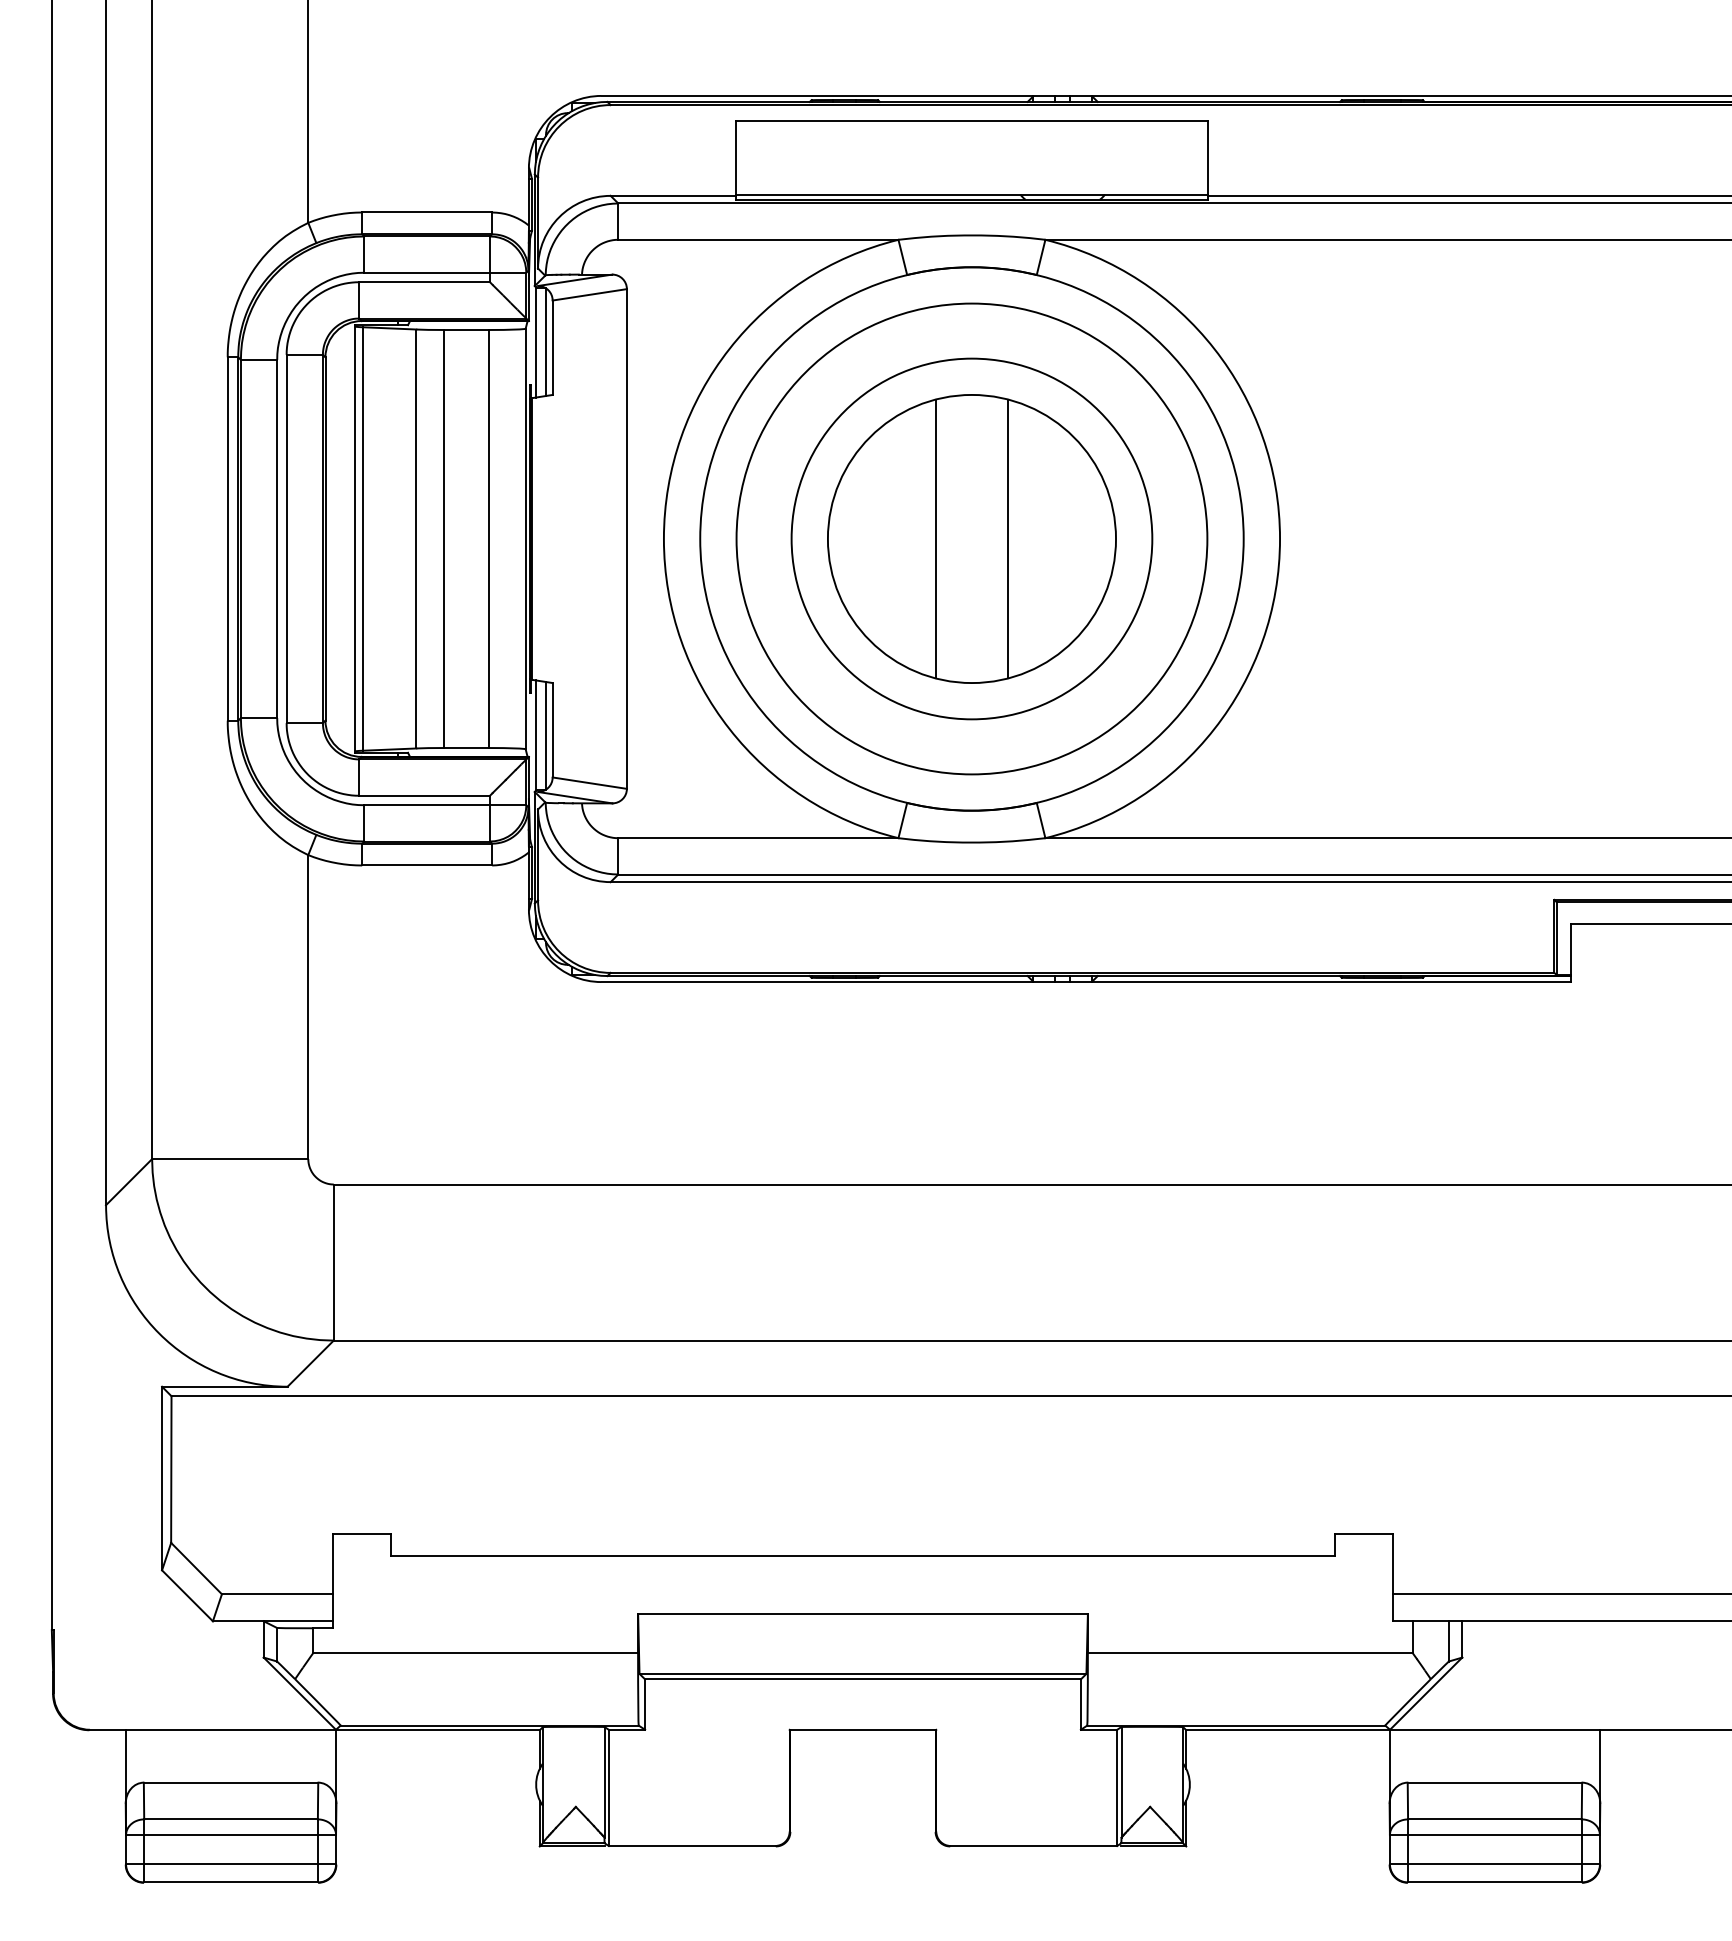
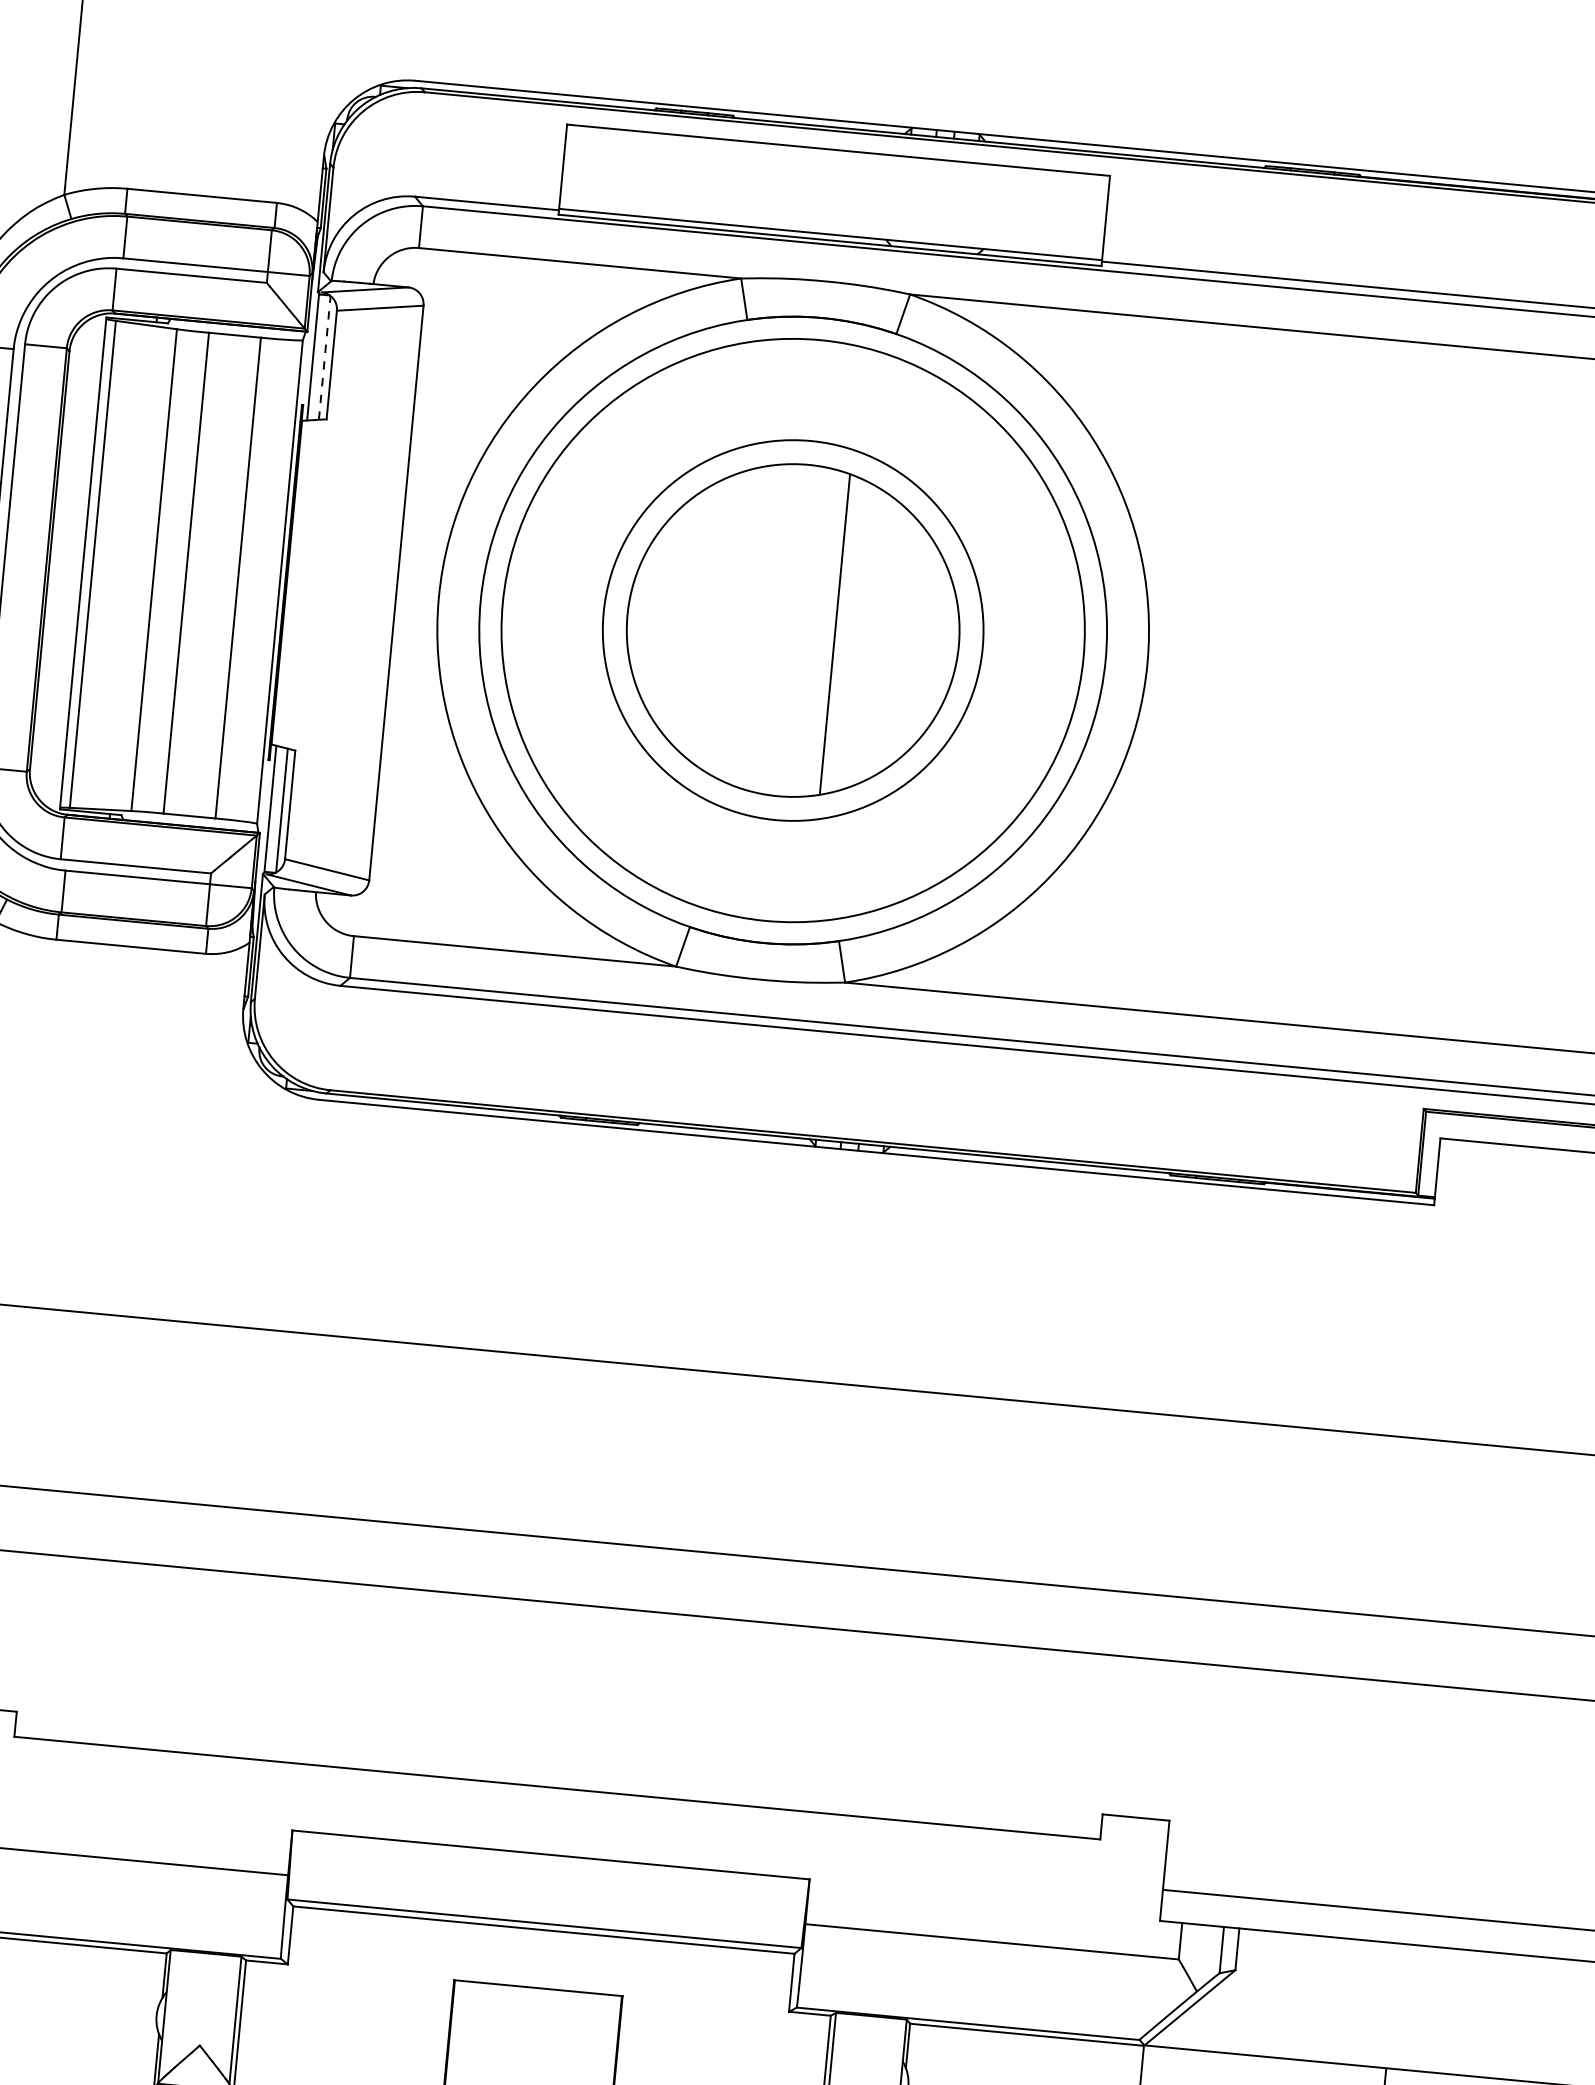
line: (546, 342) -> (325, 358), solid -> dashed
line: (935, 538) -> (751, 626), removed
circle: (971, 538) -> (792, 629), size x0.7
circle: (971, 538) -> (792, 629), size x1.4

